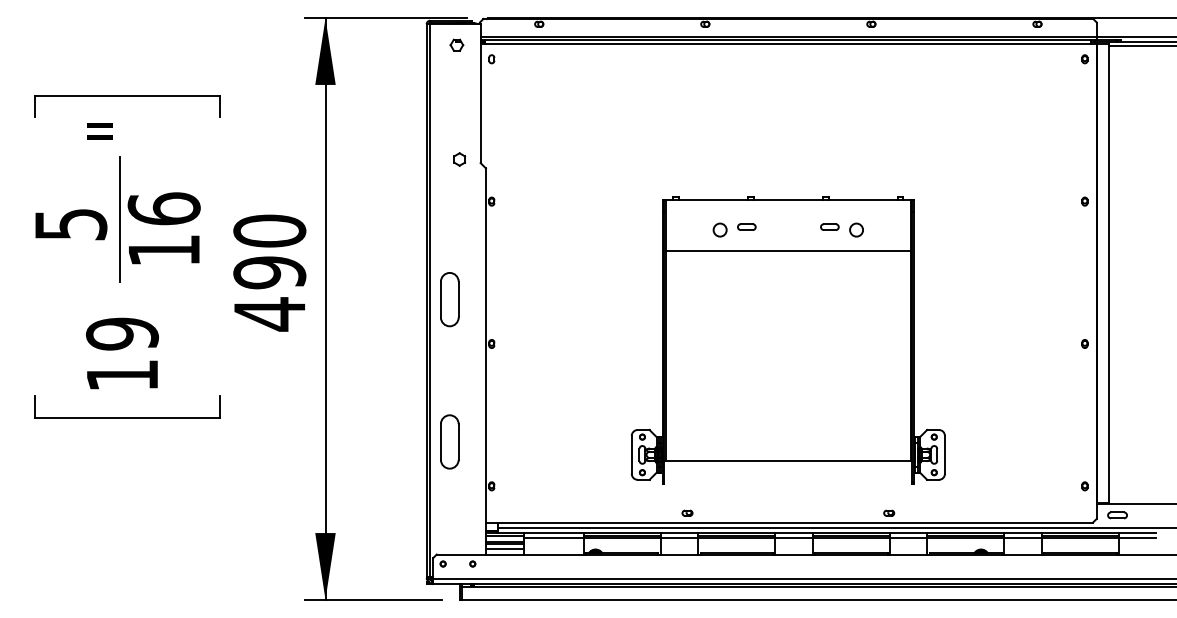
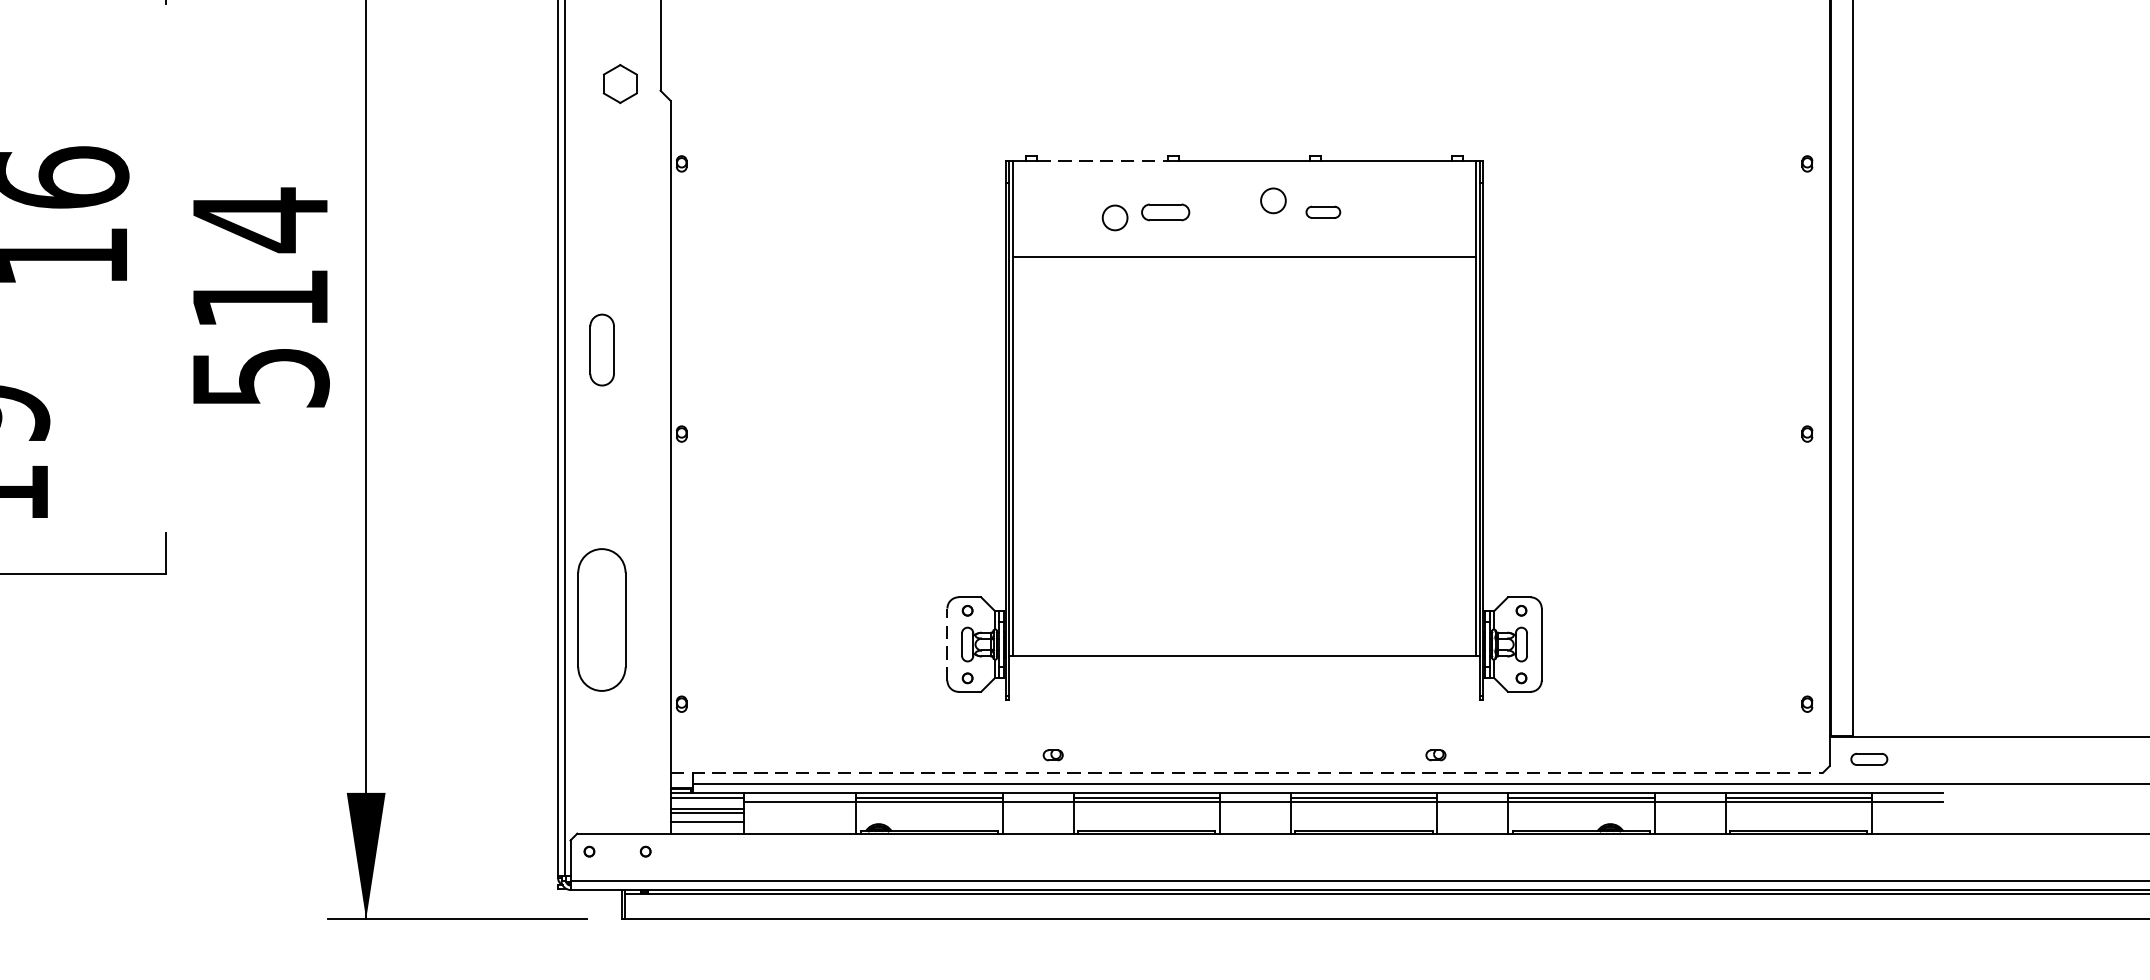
part: (459, 159) -> (620, 83), size x1.6
line: (714, 199) -> (1104, 159), solid -> dashed
part: (746, 226) -> (1165, 211), size x1.4
circle: (856, 229) -> (1273, 199), moved
text: (269, 272) -> (259, 298), 490 -> 514
part: (449, 299) -> (601, 349), size x0.7
part: (449, 441) -> (601, 619), size x1.4
line: (631, 454) -> (946, 643), solid -> dashed
line: (789, 522) -> (1246, 772), solid -> dashed

